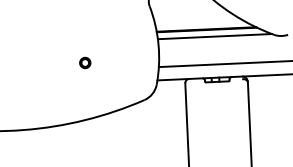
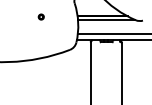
part: (83, 61) -> (40, 16), moved

